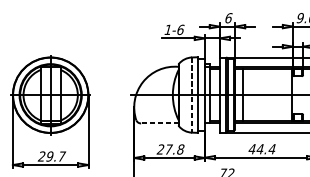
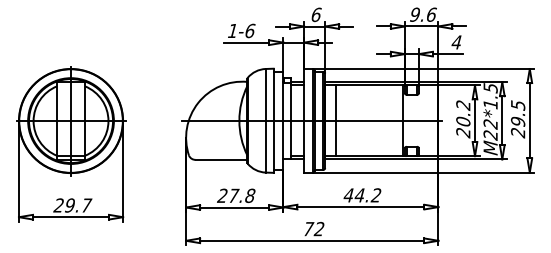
line: (191, 94) -> (265, 120), dashed -> solid
line: (159, 123) -> (221, 159), dashed -> solid
text: (271, 149) -> (375, 195), 44.4 -> 44.2

